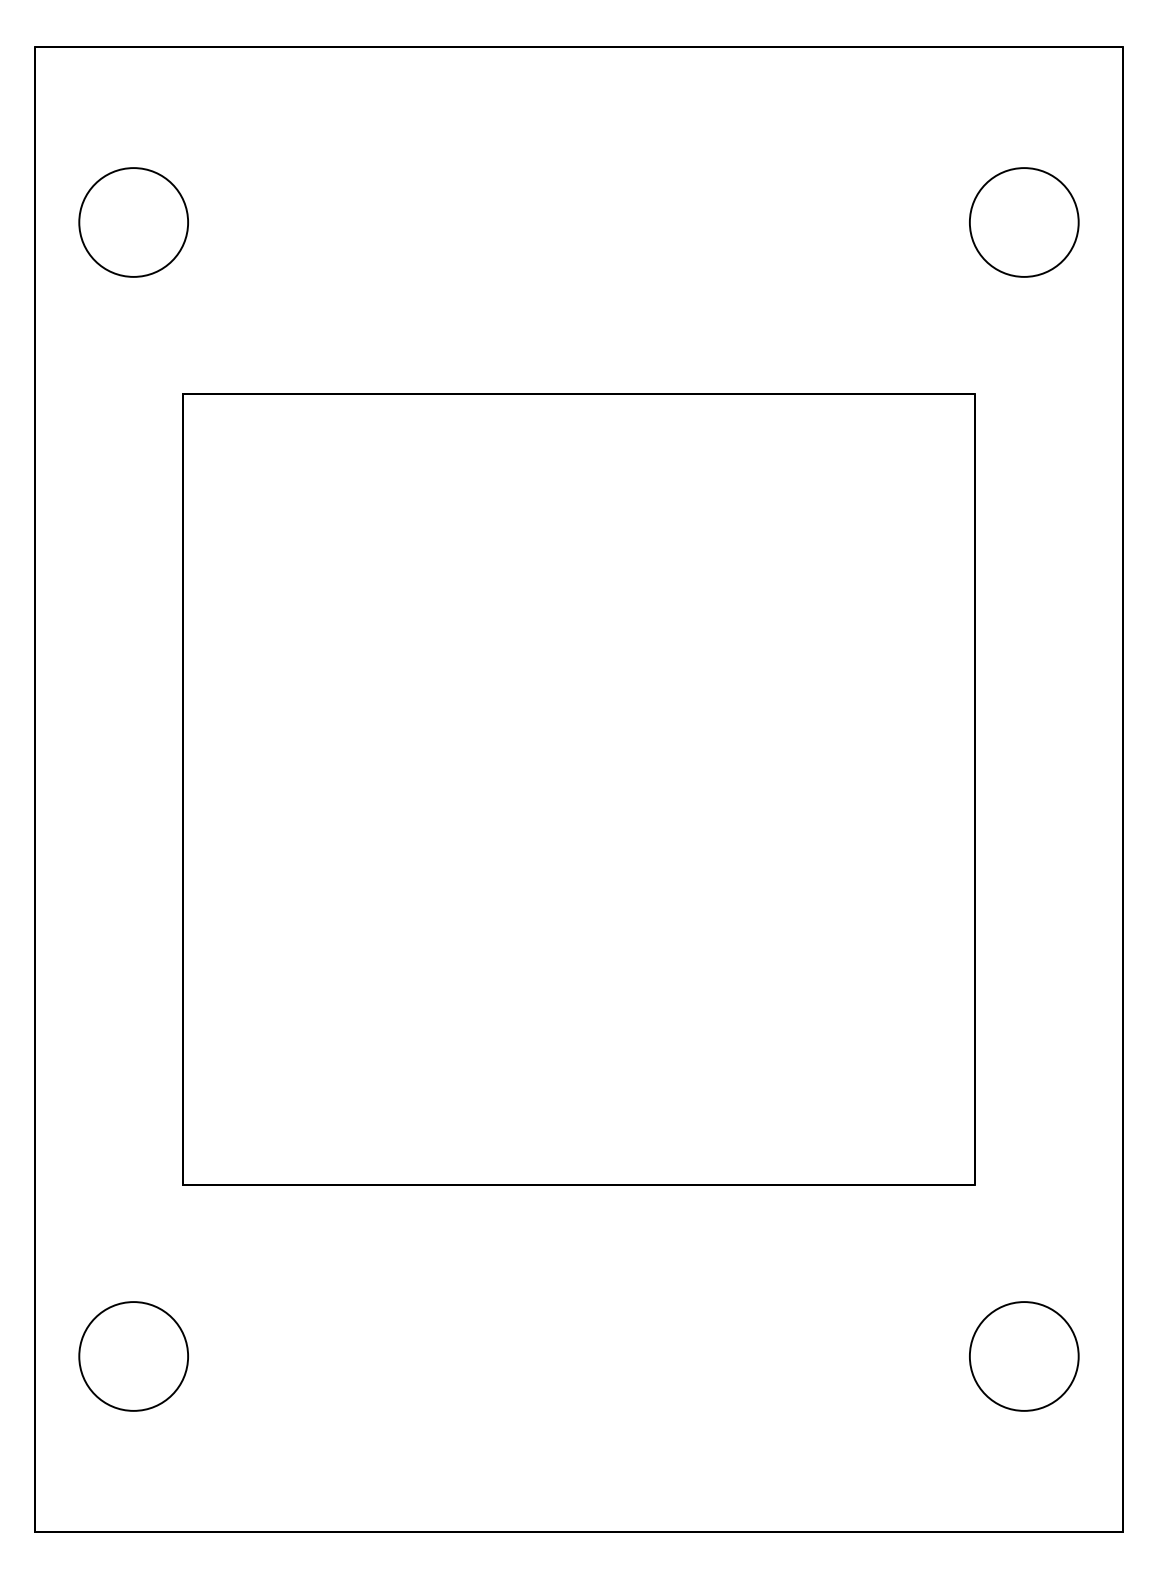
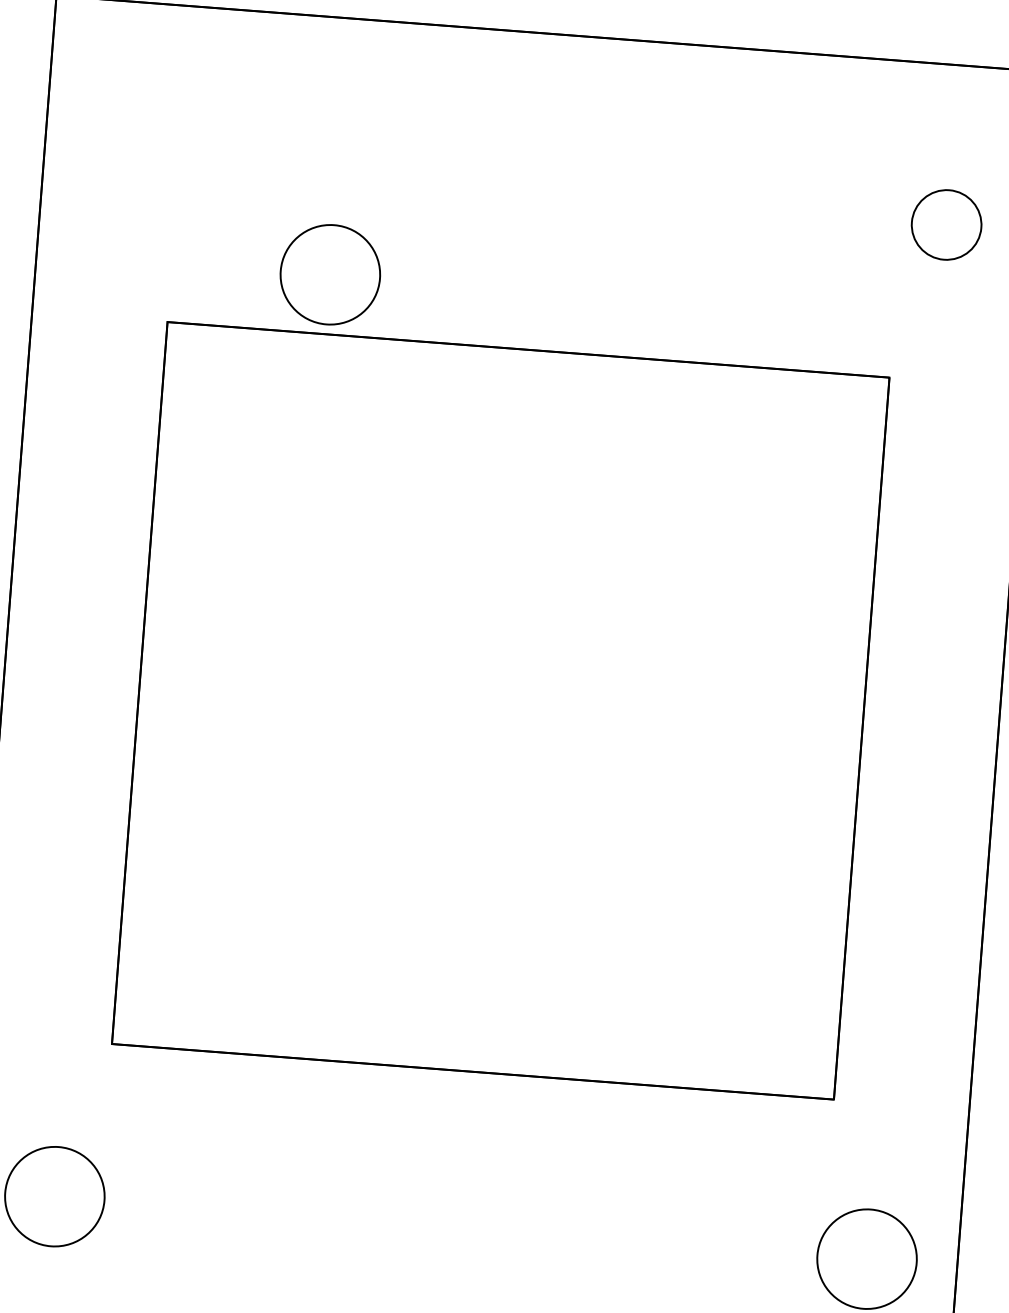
circle: (133, 222) -> (330, 274), moved
circle: (1023, 222) -> (945, 224), size x0.7

